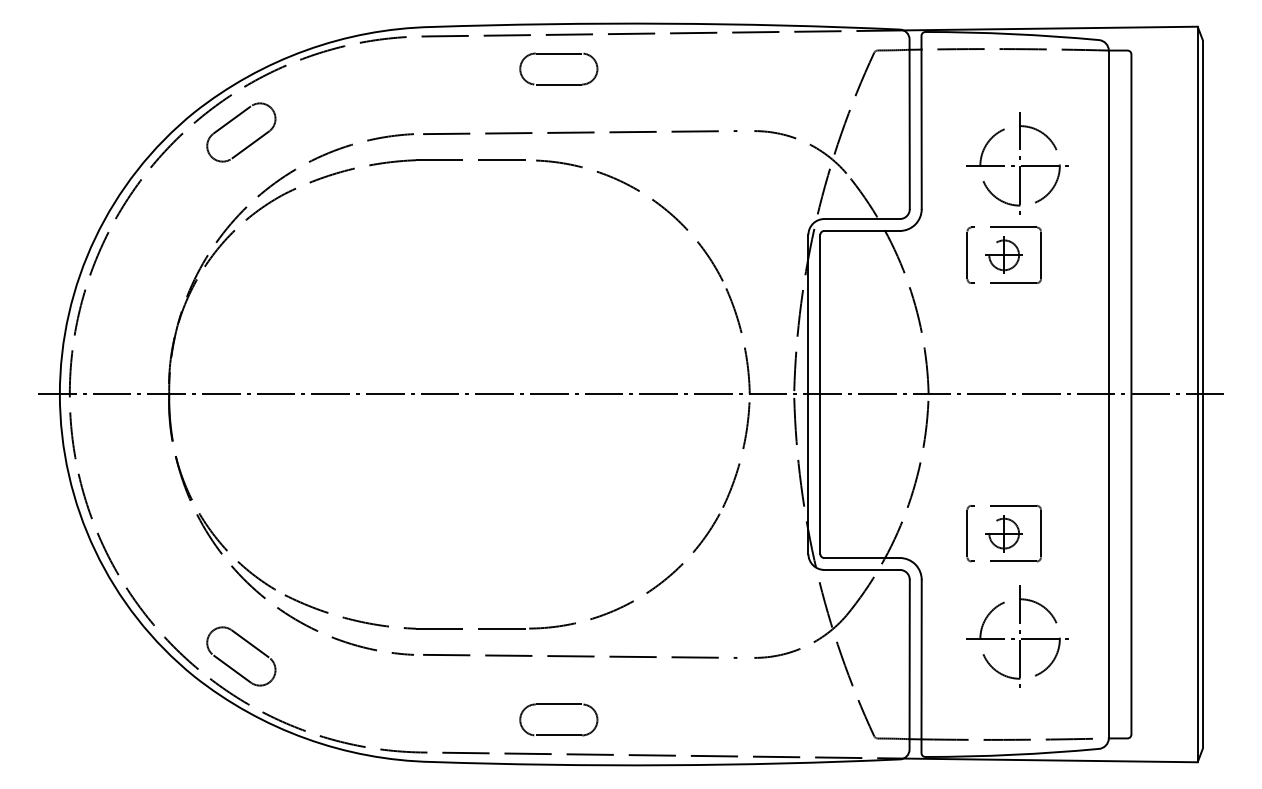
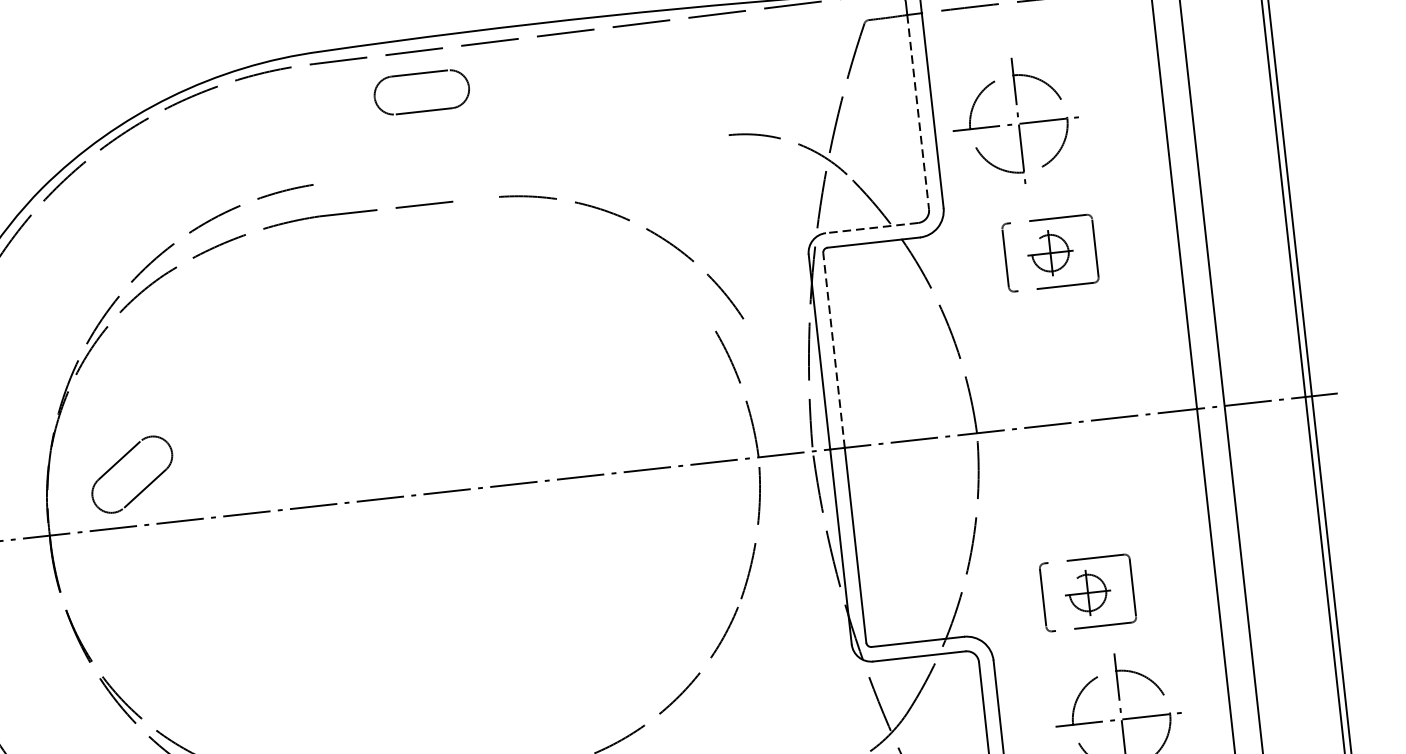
part: (558, 54) -> (419, 74), moved
line: (909, 129) -> (917, 112), solid -> dashed
part: (241, 132) -> (132, 474), moved
line: (580, 132) -> (516, 160), removed
part: (1017, 163) -> (1015, 121), moved
arc: (637, 191) -> (627, 221), moved
line: (862, 219) -> (872, 228), solid -> dashed
line: (820, 314) -> (834, 350), solid -> dashed

